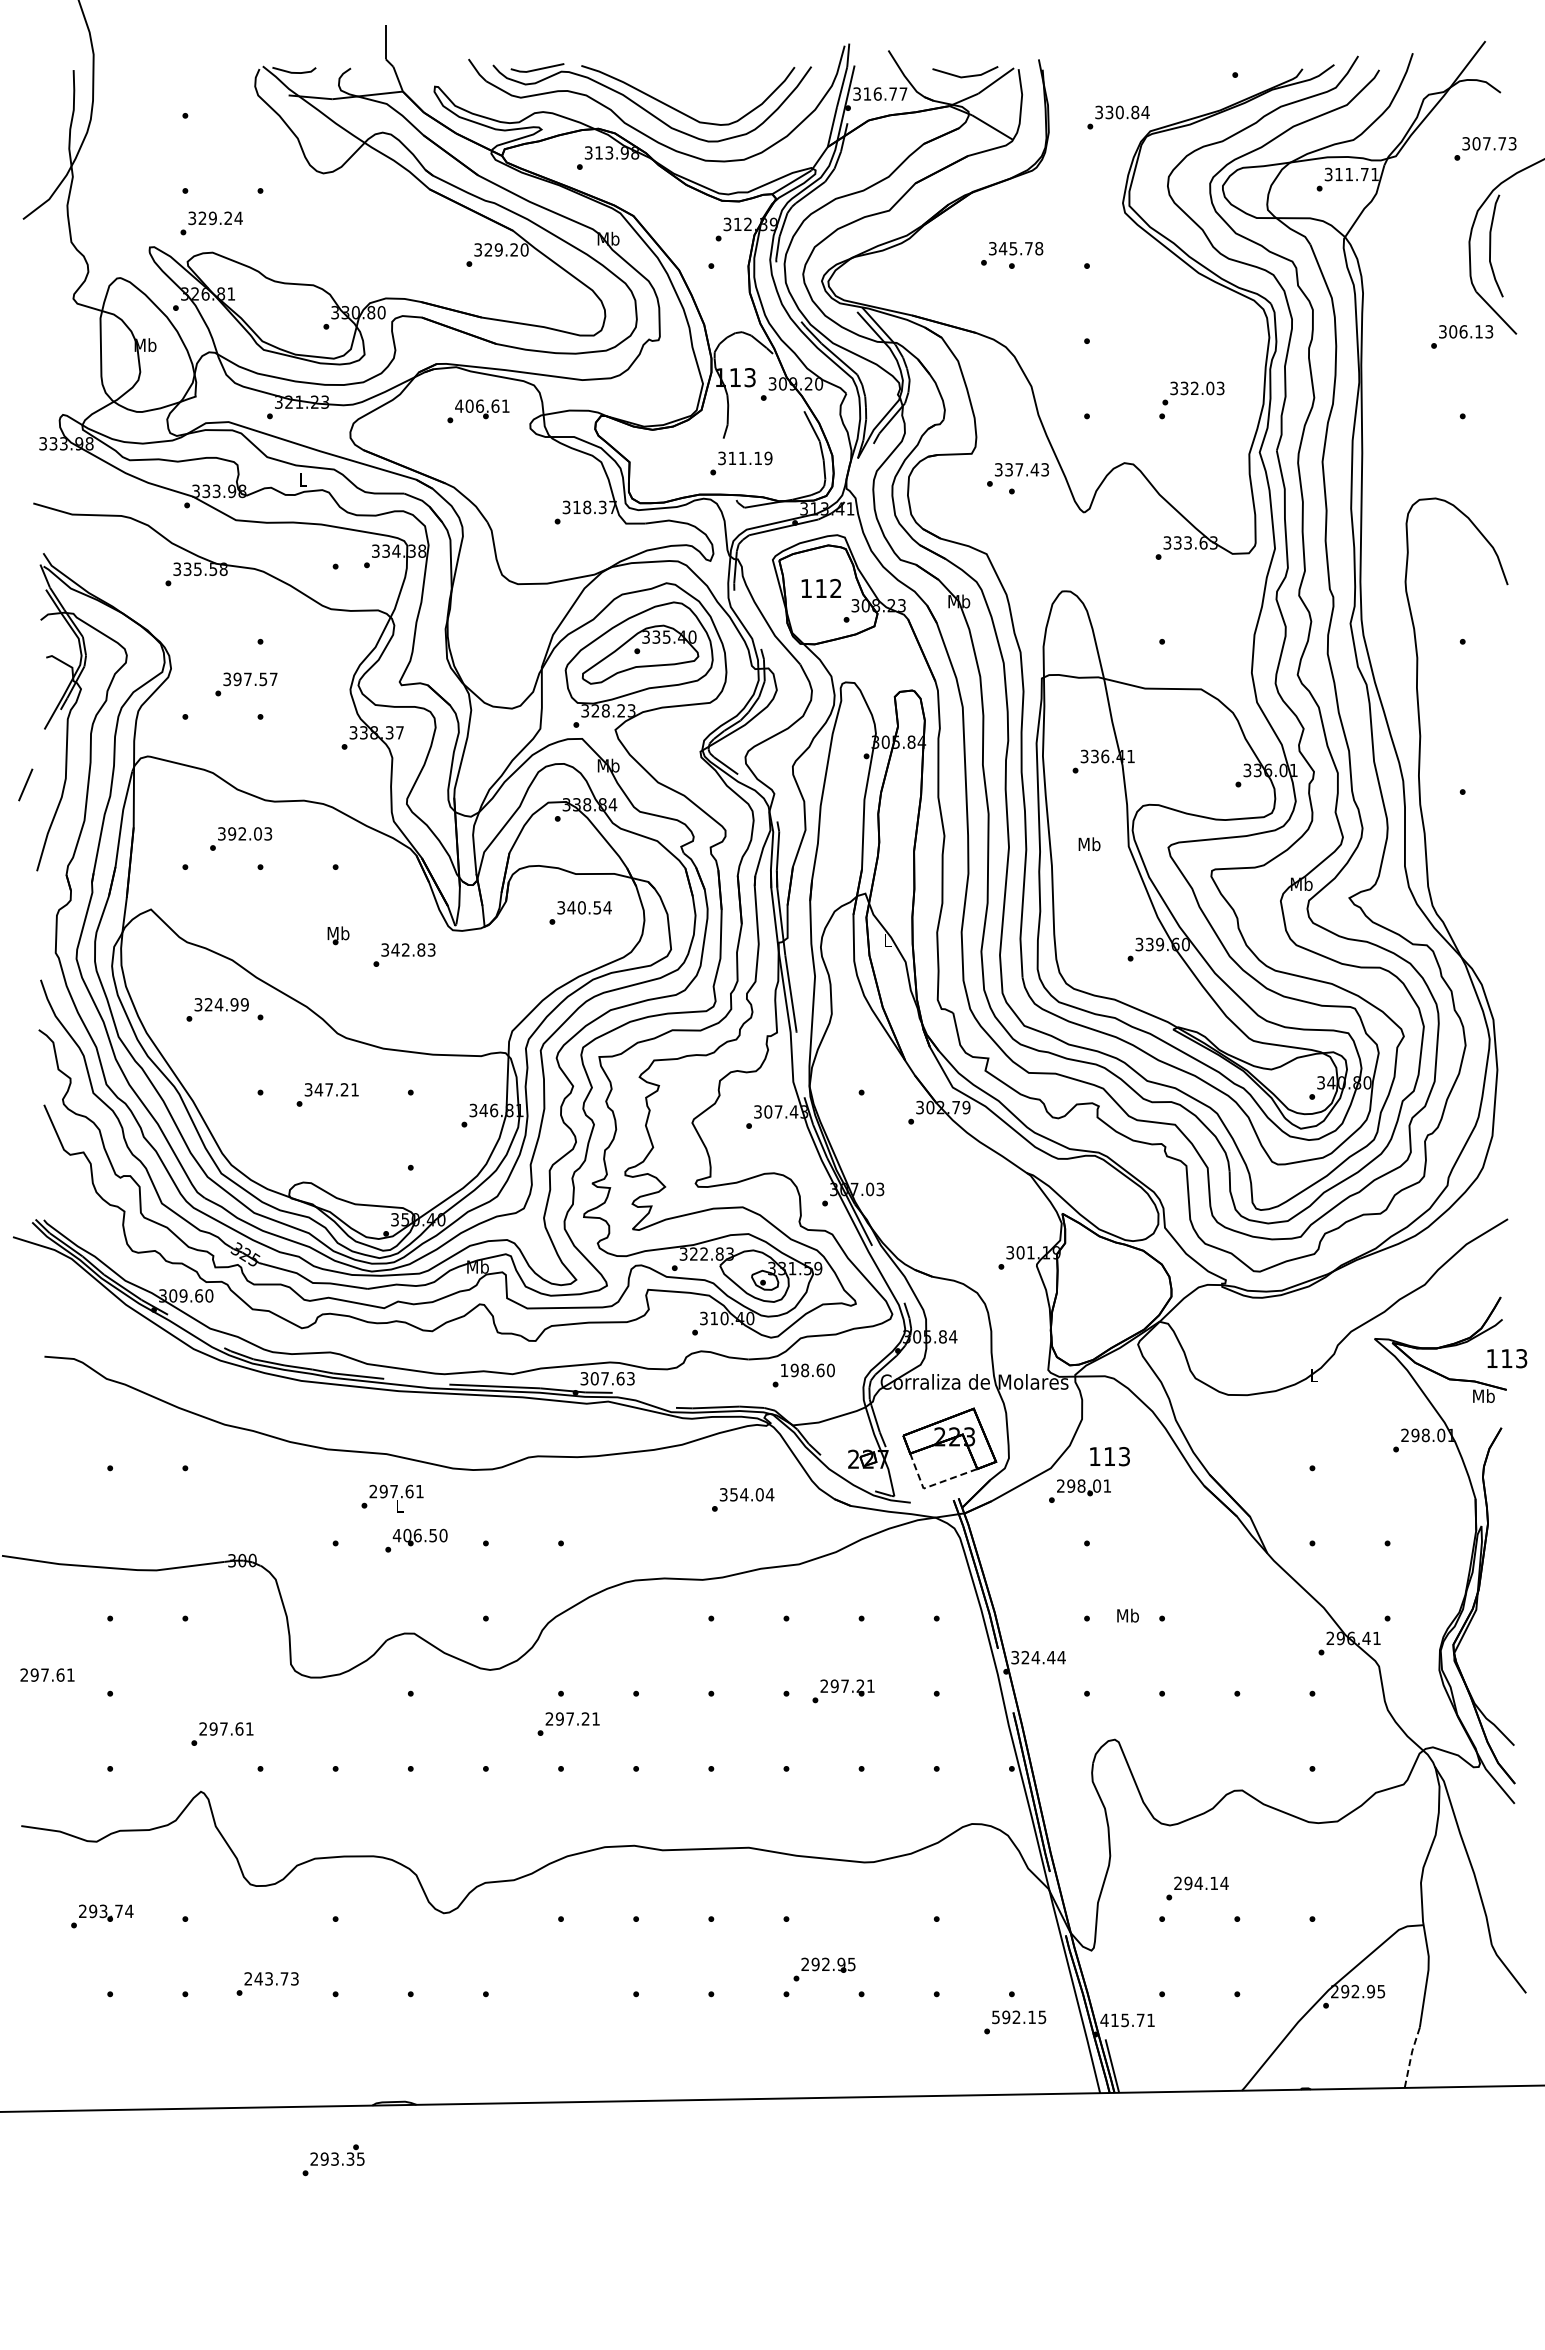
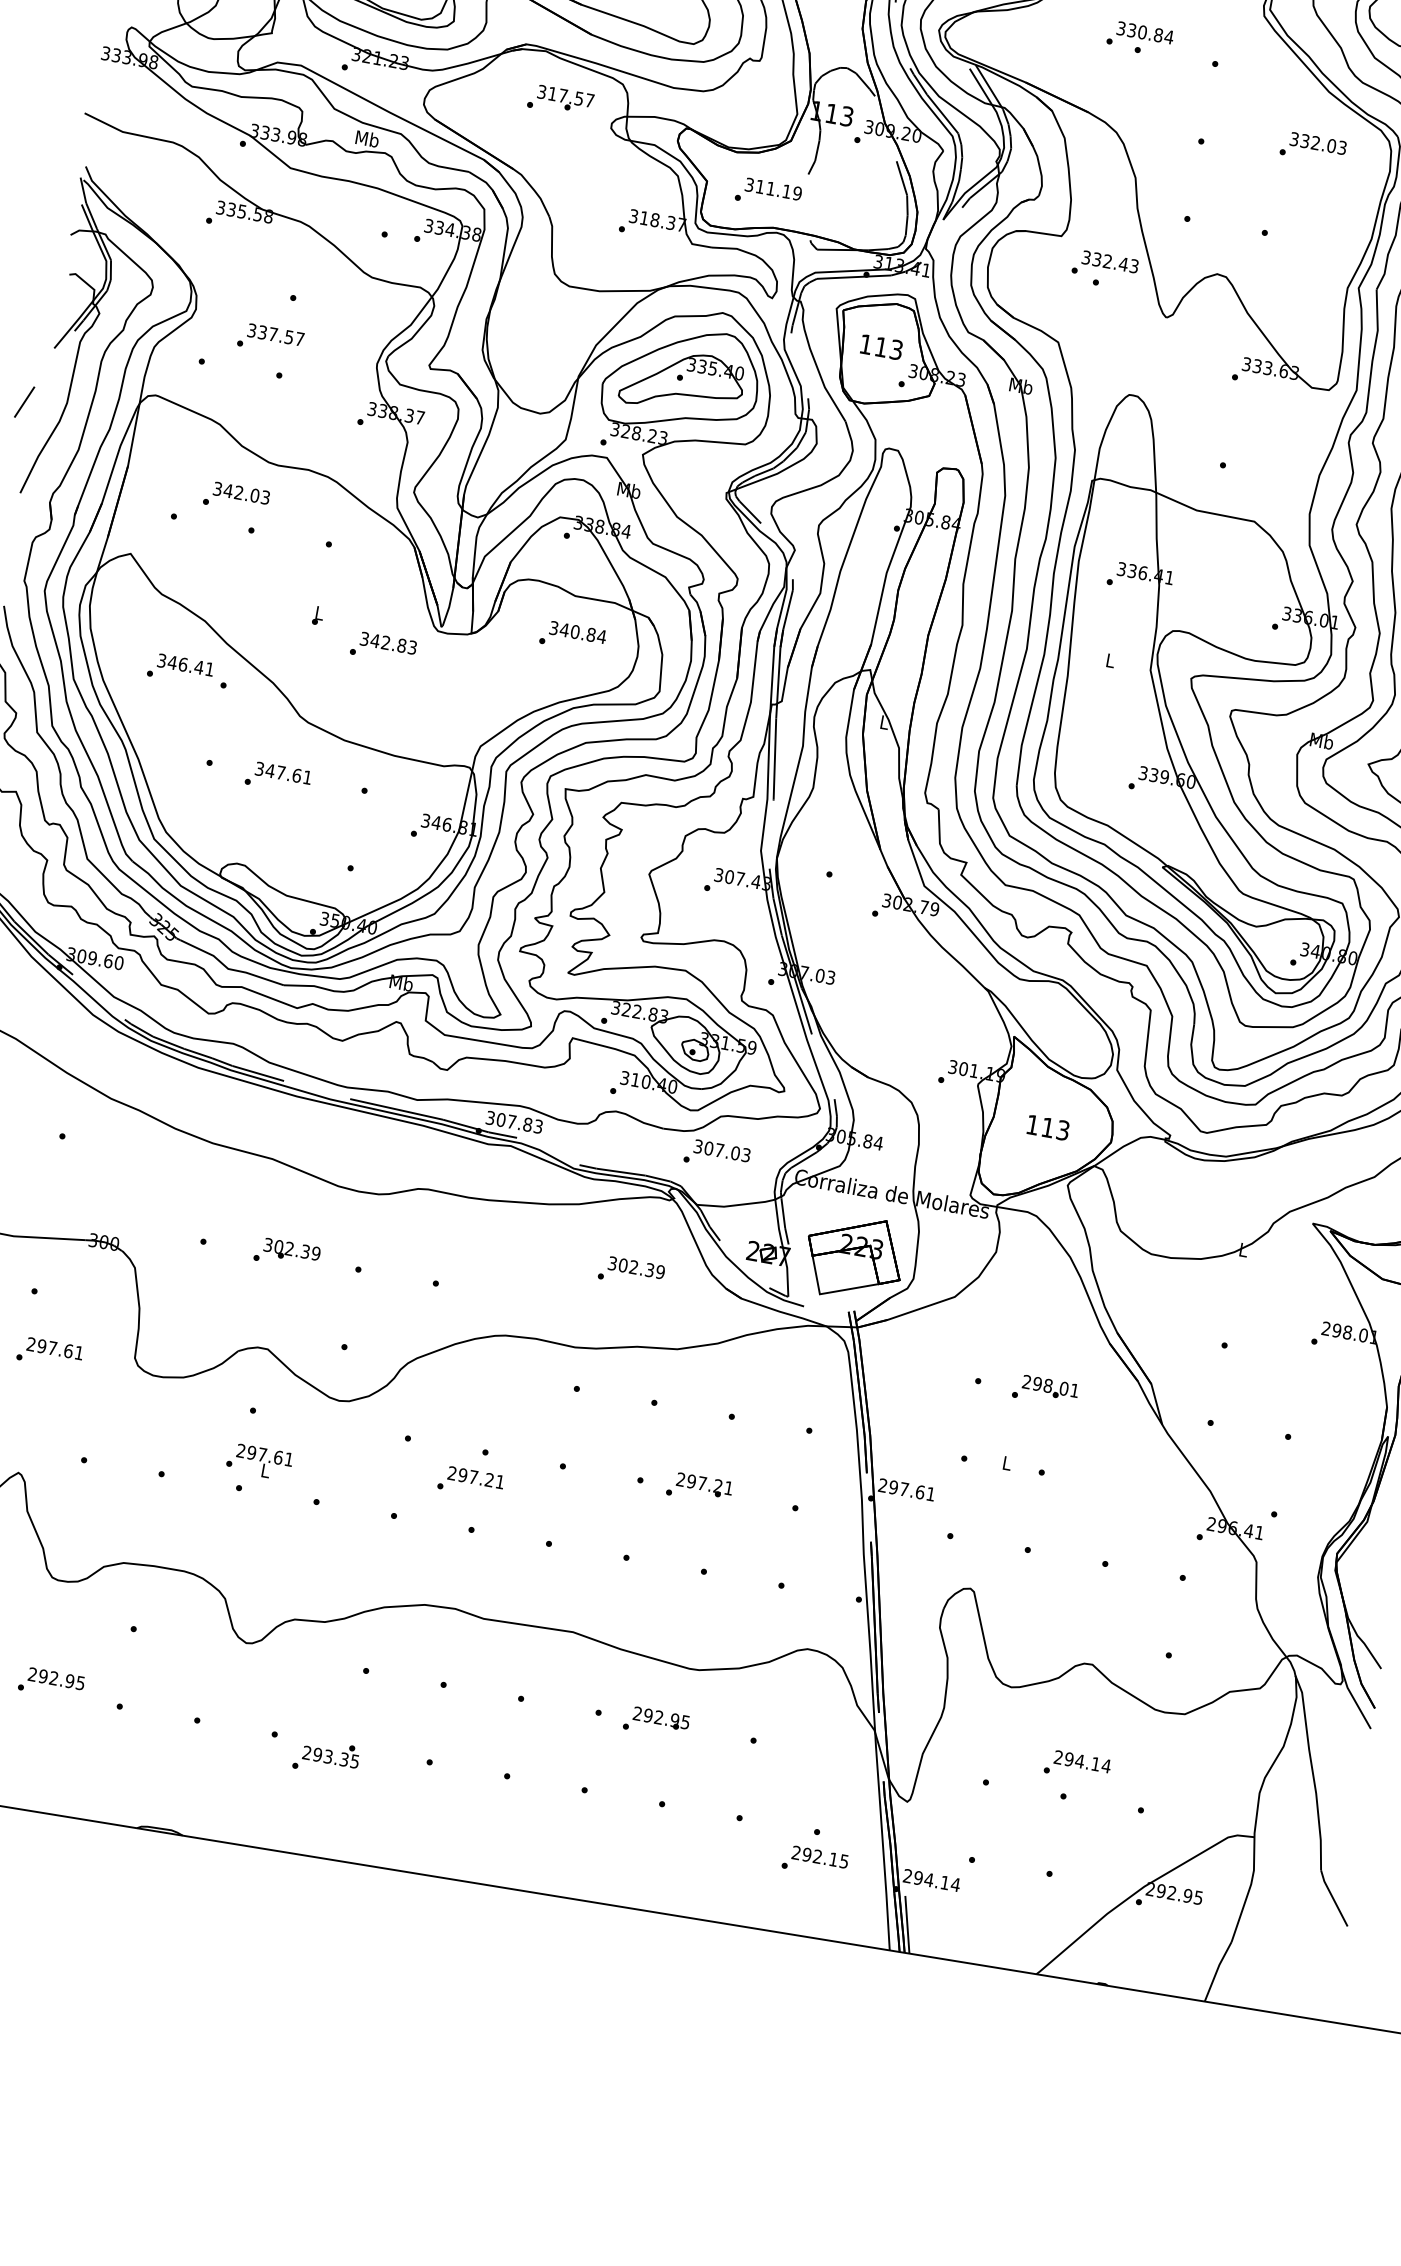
text: (1020, 248) -> (1149, 33), 345.78 -> 330.84
text: (1193, 393) -> (1313, 148), moved
text: (482, 405) -> (565, 95), 406.61 -> 317.57
text: (741, 463) -> (768, 193), moved
text: (1019, 469) -> (1107, 261), 337.43 -> 332.43
text: (303, 479) -> (367, 138), L -> Mb
text: (835, 588) -> (896, 349), 112 -> 113
text: (237, 678) -> (262, 331), 397.57 -> 337.57
text: (231, 833) -> (227, 490), 392.03 -> 342.03
text: (1089, 844) -> (1110, 660), Mb -> L
text: (597, 907) -> (591, 634), 340.54 -> 340.84
text: (338, 933) -> (319, 613), Mb -> L
text: (226, 1004) -> (190, 665), 324.99 -> 346.41
text: (344, 1089) -> (296, 775), 347.21 -> 347.61
text: (807, 1370) -> (722, 1150), 198.60 -> 307.03
text: (620, 1378) -> (527, 1124), 307.63 -> 307.83
text: (1109, 1456) -> (1047, 1127), moved
line: (931, 1485) -> (828, 1292), dashed -> solid
text: (1079, 1490) -> (1045, 1390), moved
text: (752, 1494) -> (642, 1268), 354.04 -> 302.39
text: (392, 1498) -> (259, 1461), moved
text: (419, 1535) -> (291, 1249), 406.50 -> 302.39
text: (1127, 1615) -> (1006, 1462), Mb -> L
text: (1038, 1657) -> (907, 1489), 324.44 -> 297.61
text: (568, 1723) -> (470, 1481), moved
text: (222, 1733) -> (50, 1352), moved
text: (1197, 1888) -> (1077, 1766), moved
text: (824, 1969) -> (656, 1722), moved
text: (276, 1978) -> (61, 1679), 243.73 -> 292.95
text: (995, 2017) -> (795, 1852), 592.15 -> 292.15
text: (1127, 2020) -> (931, 1880), 415.71 -> 294.14
line: (1411, 2056) -> (1217, 1970), dashed -> solid
text: (333, 2160) -> (326, 1757), moved

